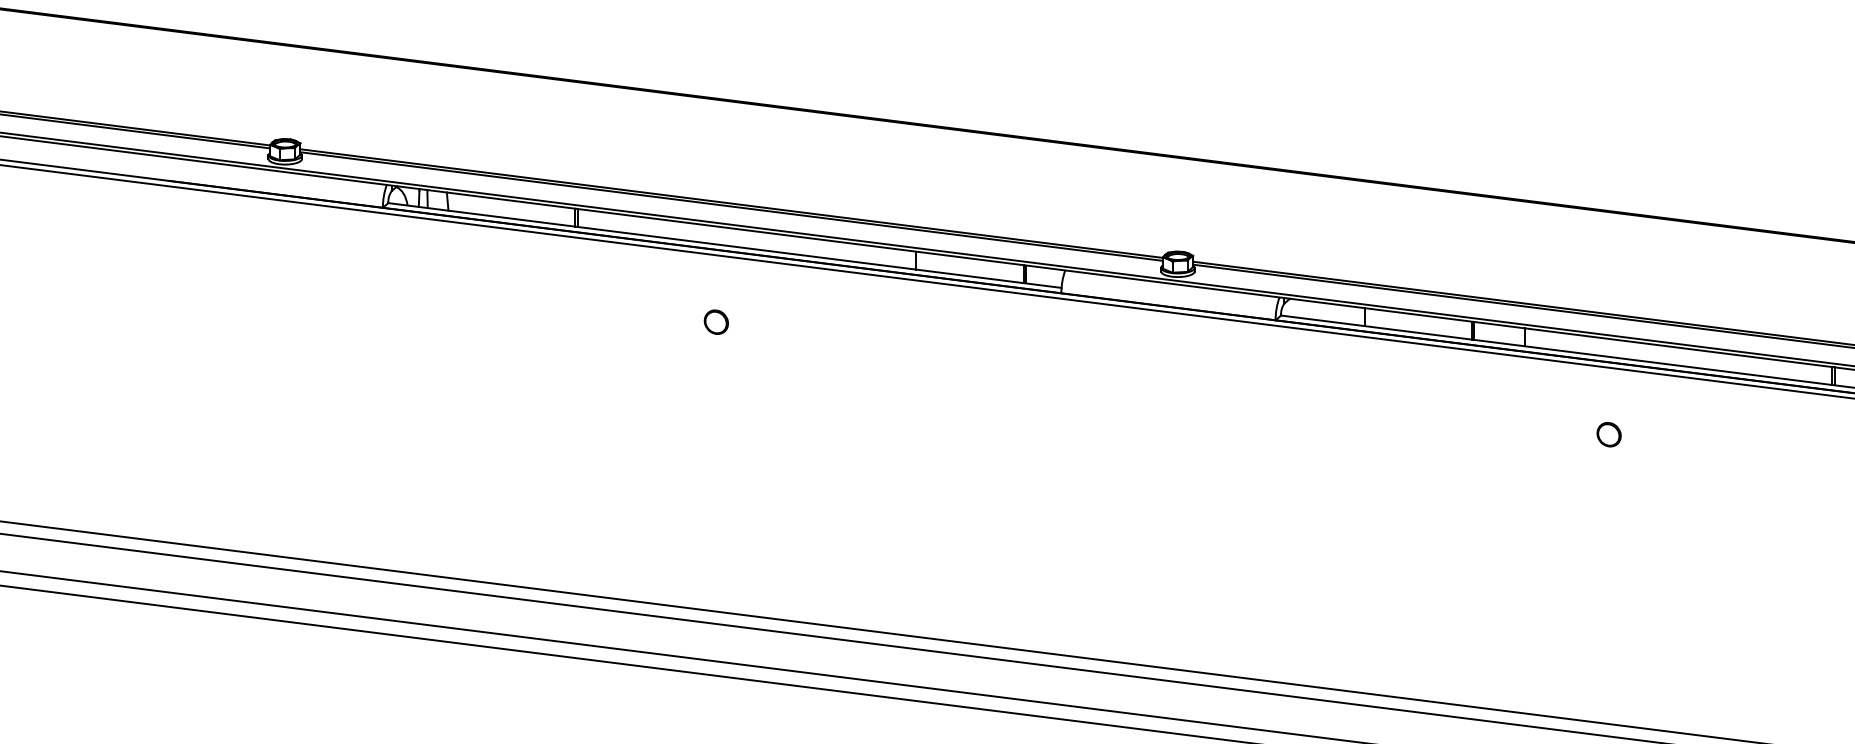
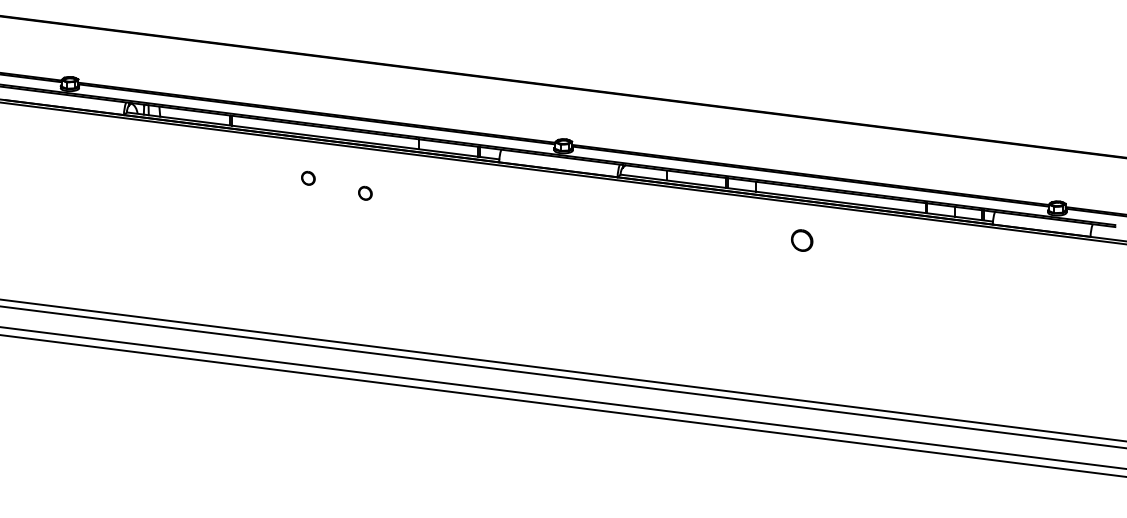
part: (819, 347) -> (365, 192), added
part: (1608, 434) -> (801, 240), size x1.6

